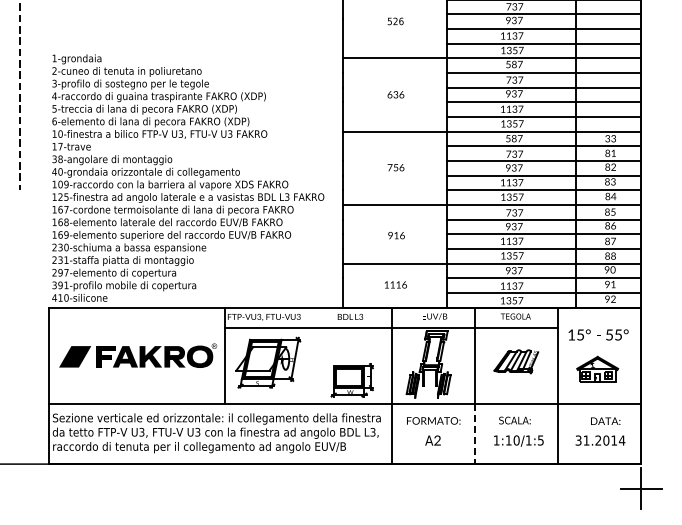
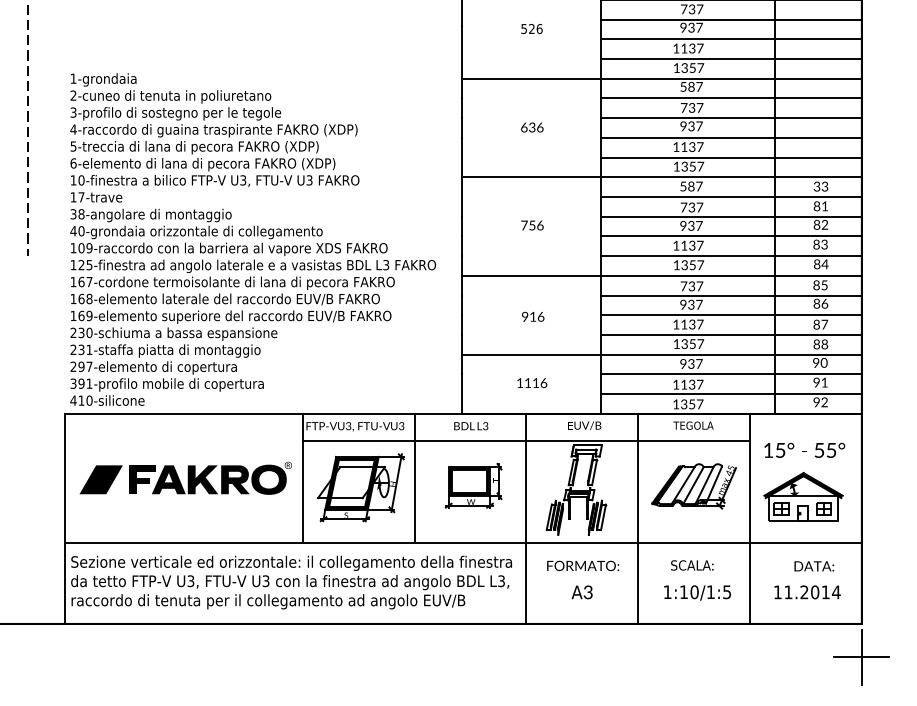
line: (308, 355) -> (414, 478), added
part: (516, 361) -> (694, 486), size x1.43
part: (597, 368) -> (803, 495), size x1.43
part: (351, 380) -> (472, 486), moved
line: (474, 434) -> (637, 584), dashed -> solid
text: (578, 440) -> (777, 592), 31.2014 -> 11.2014
text: (437, 442) -> (588, 594), 2 -> 3

